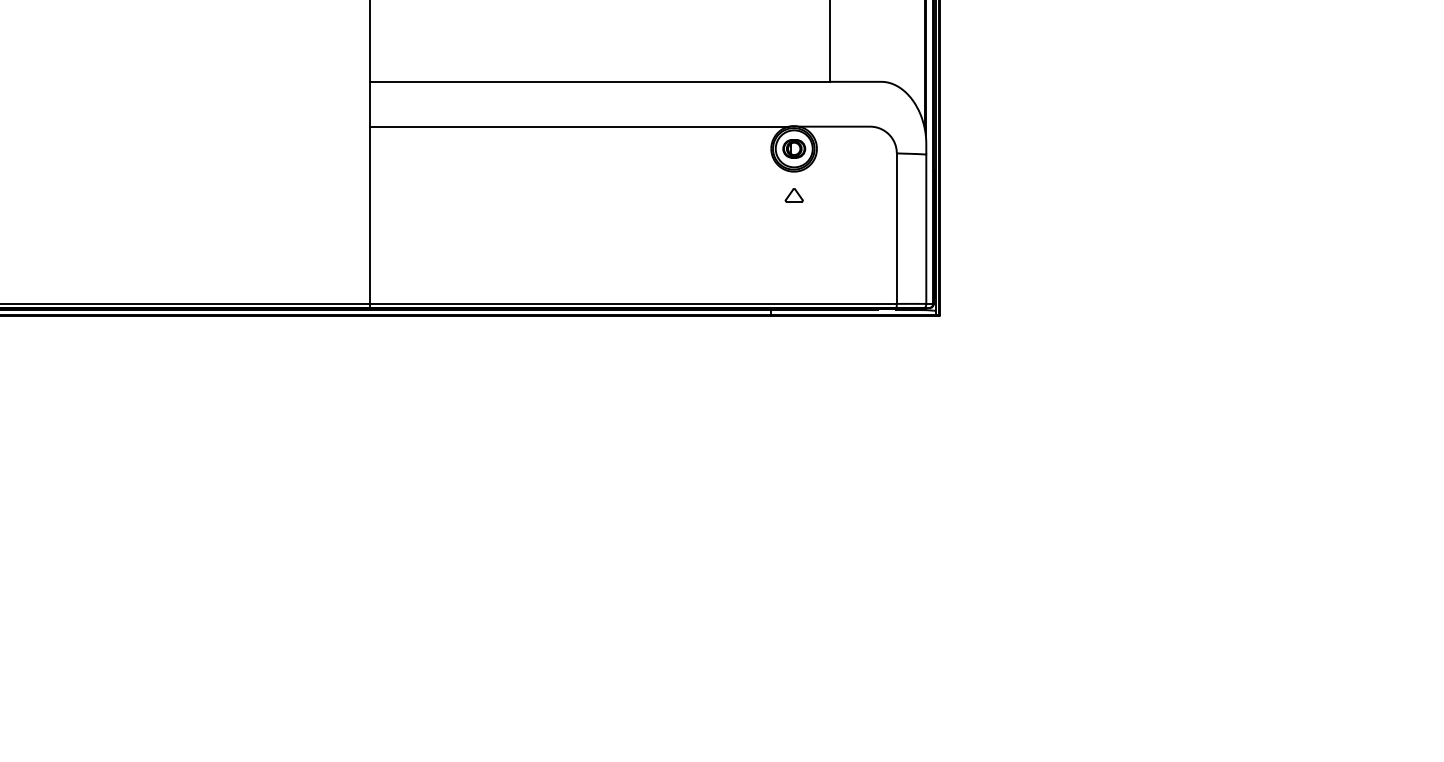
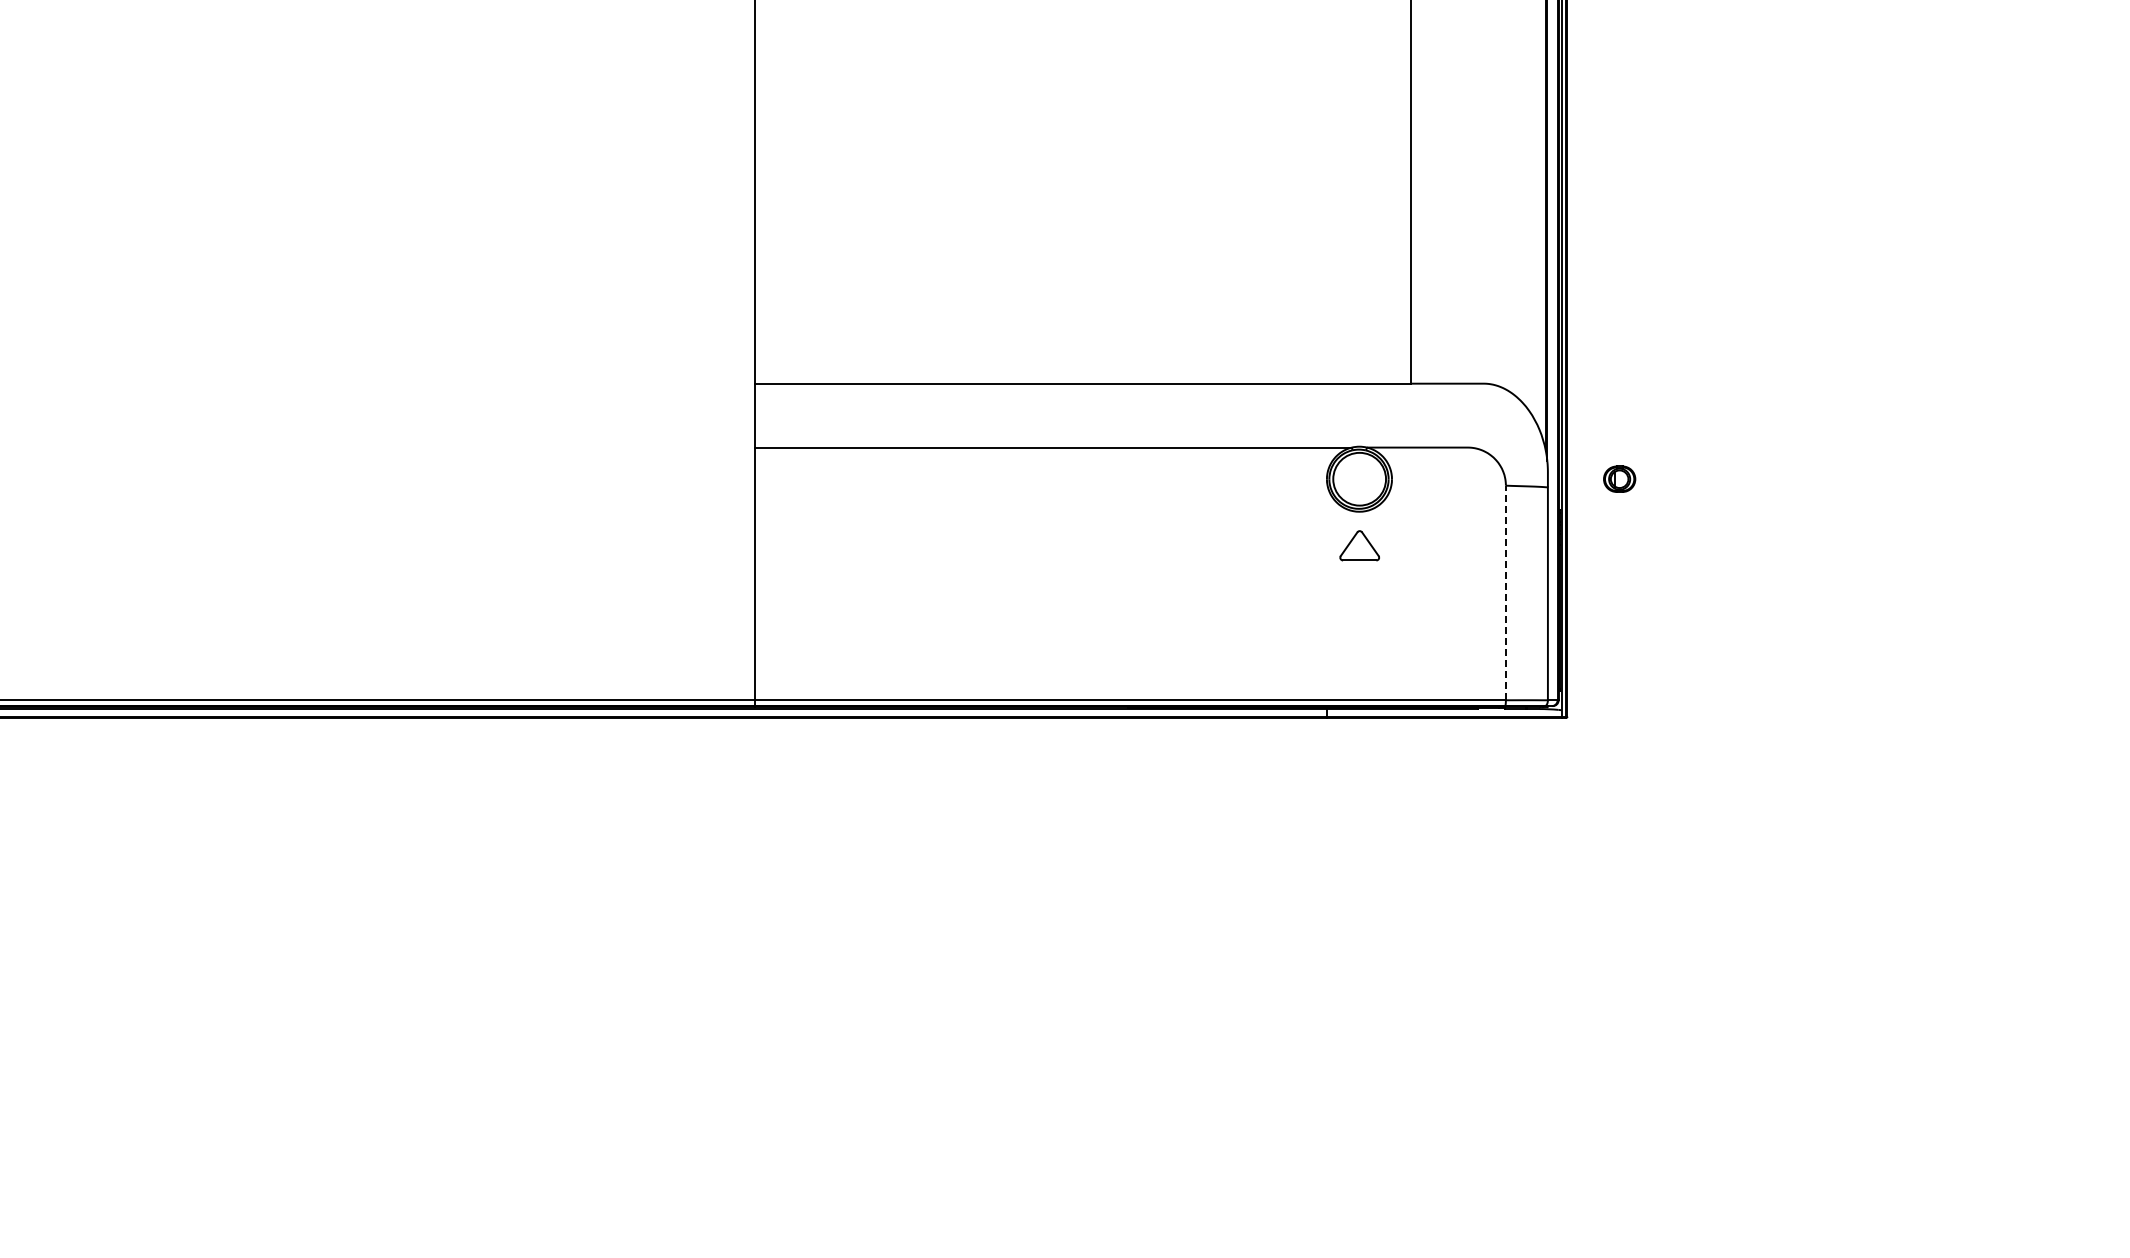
part: (794, 148) -> (1619, 478), moved
part: (794, 195) -> (1359, 545), size x1.6
line: (896, 228) -> (1505, 592), solid -> dashed

